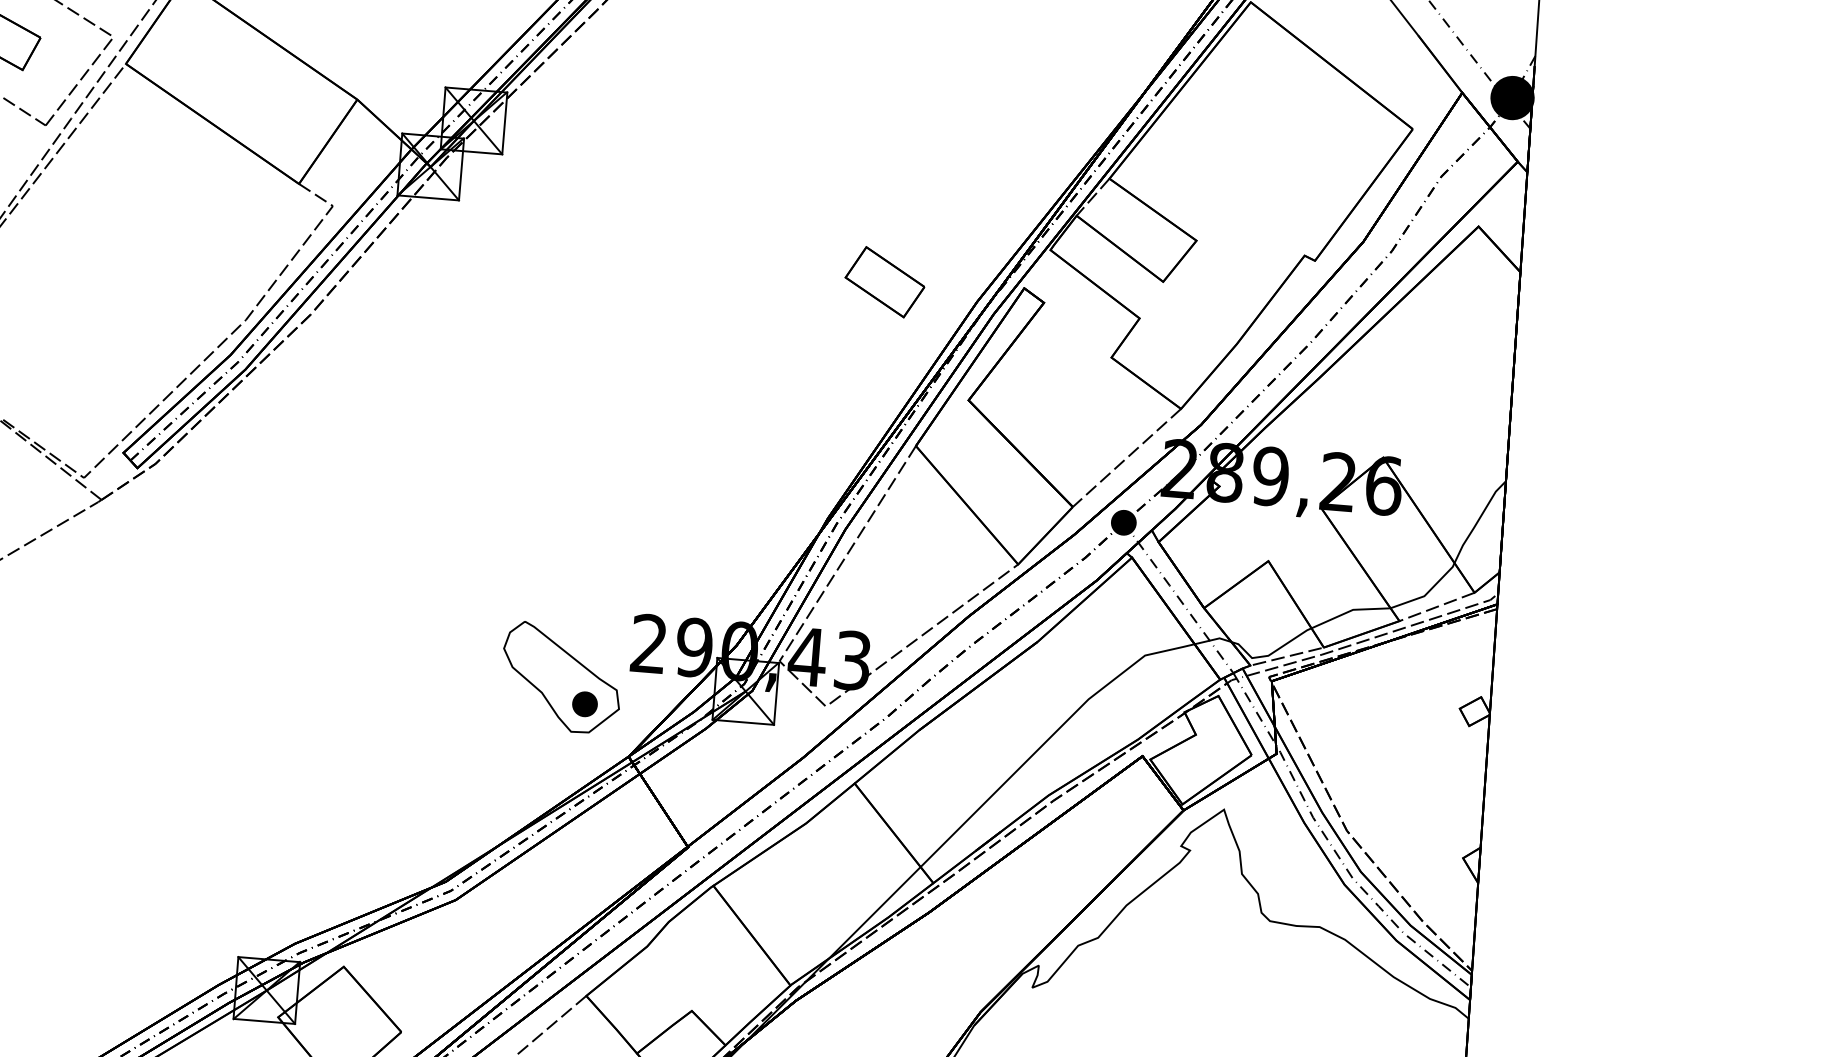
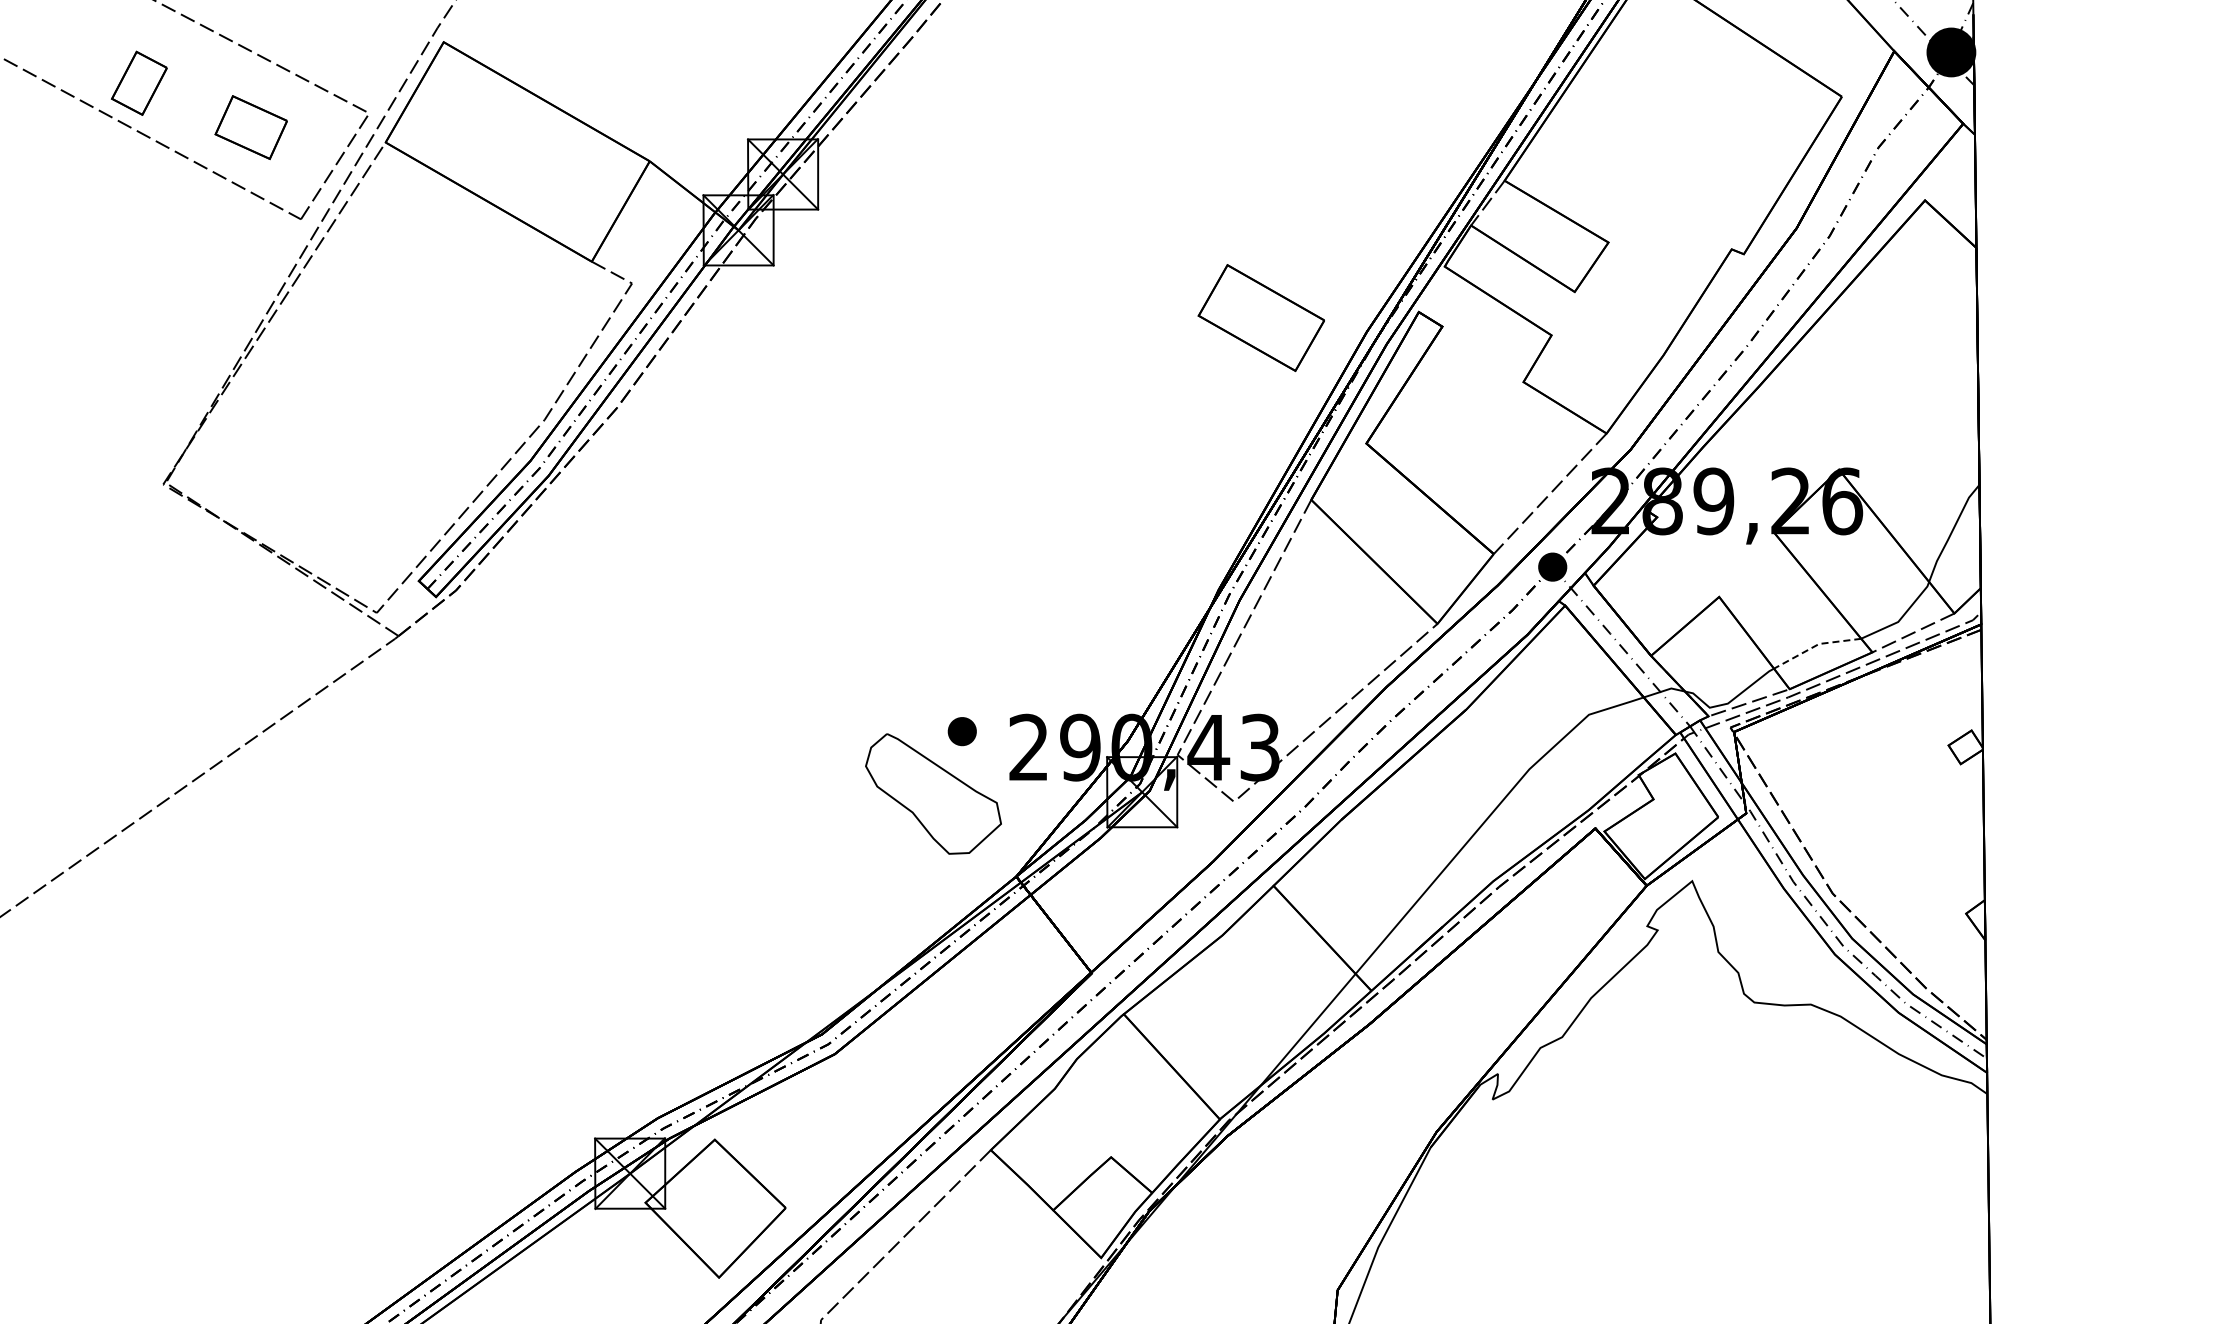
part: (884, 282) -> (1260, 318), size x1.4
line: (1350, 610) -> (1816, 645), solid -> dashed
part: (584, 704) -> (961, 731), moved

